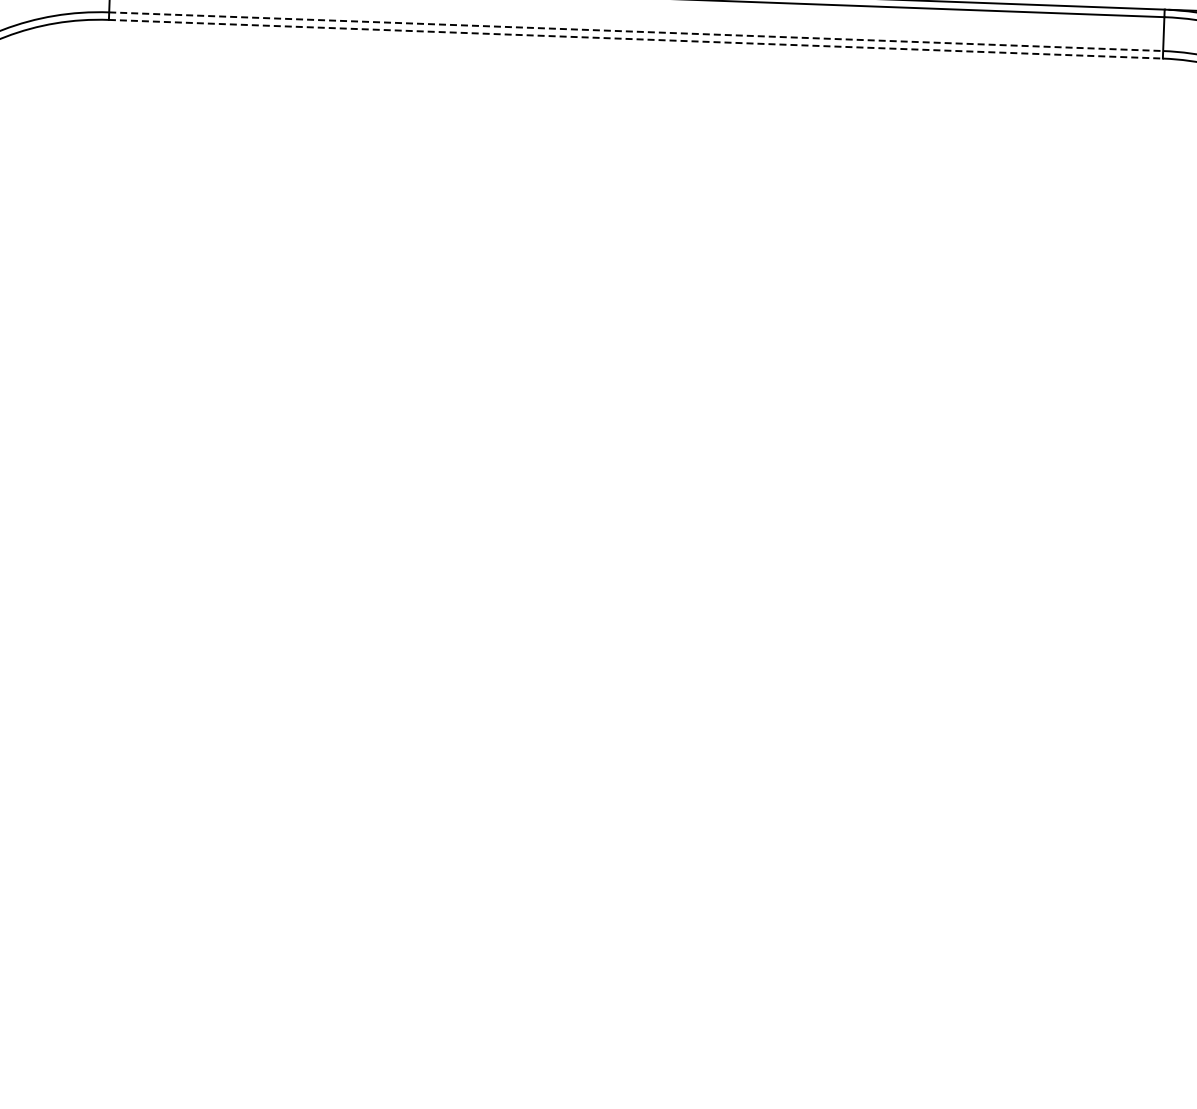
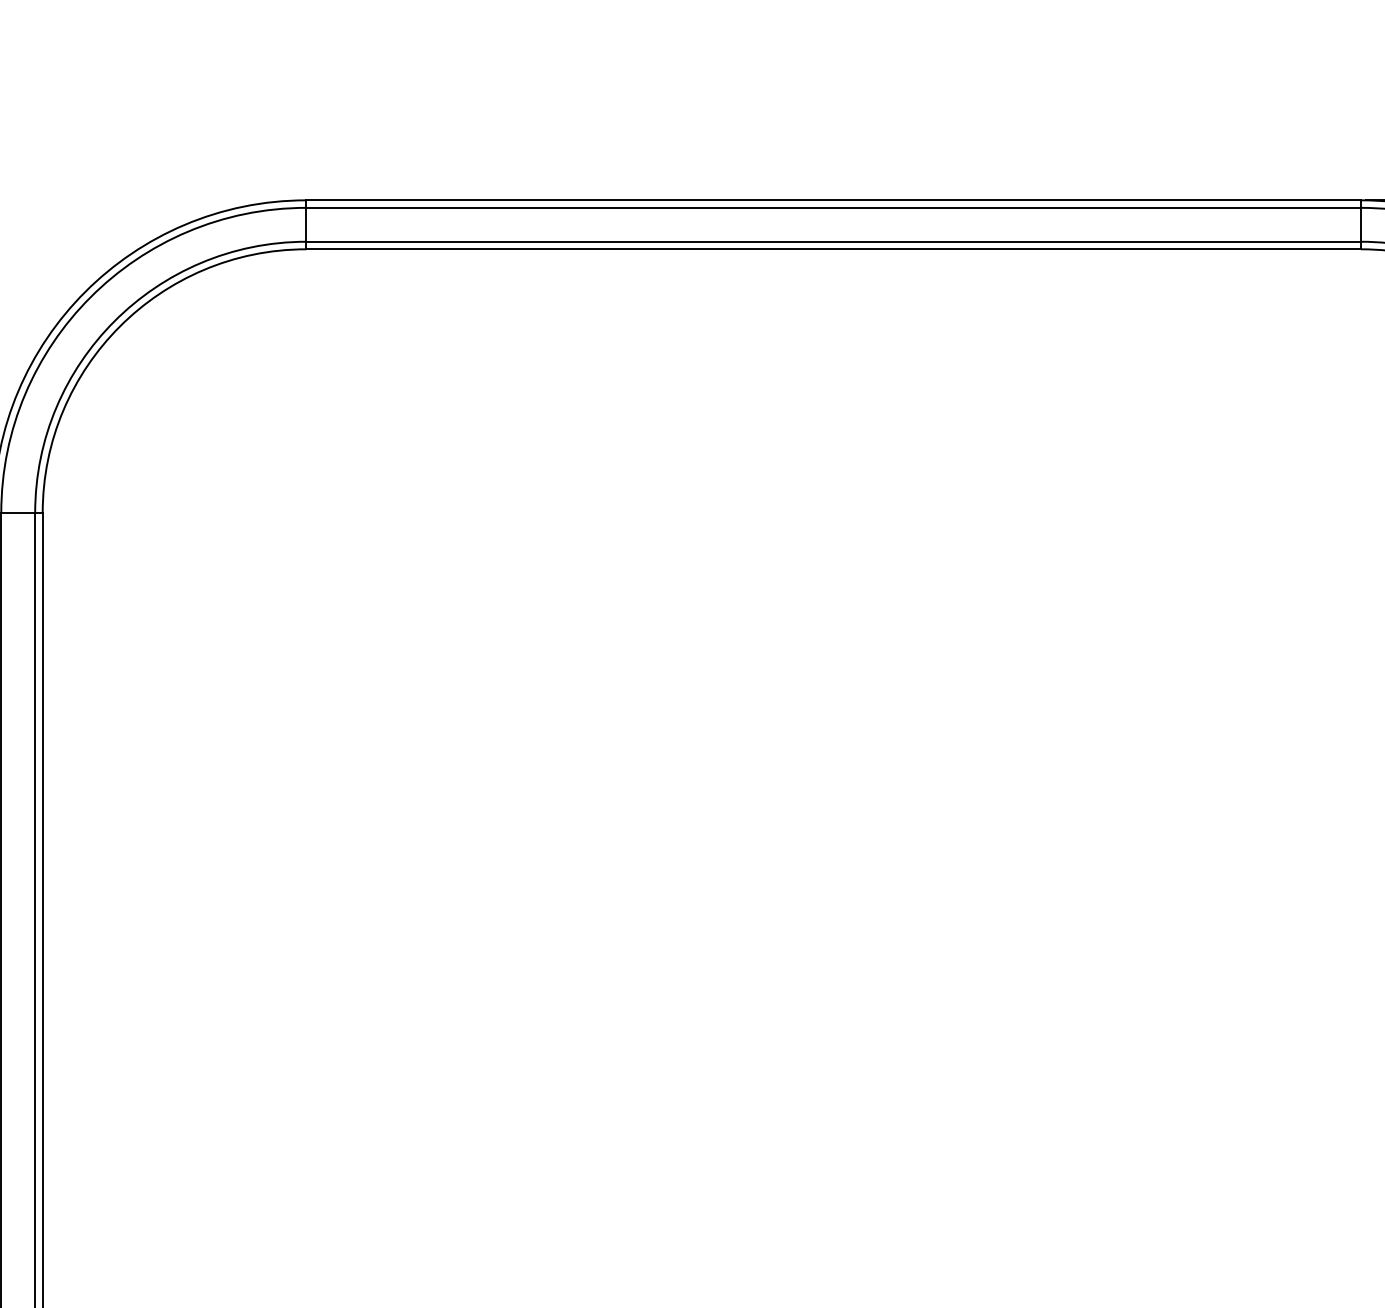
line: (636, 31) -> (834, 241), dashed -> solid
line: (636, 39) -> (834, 249), dashed -> solid

